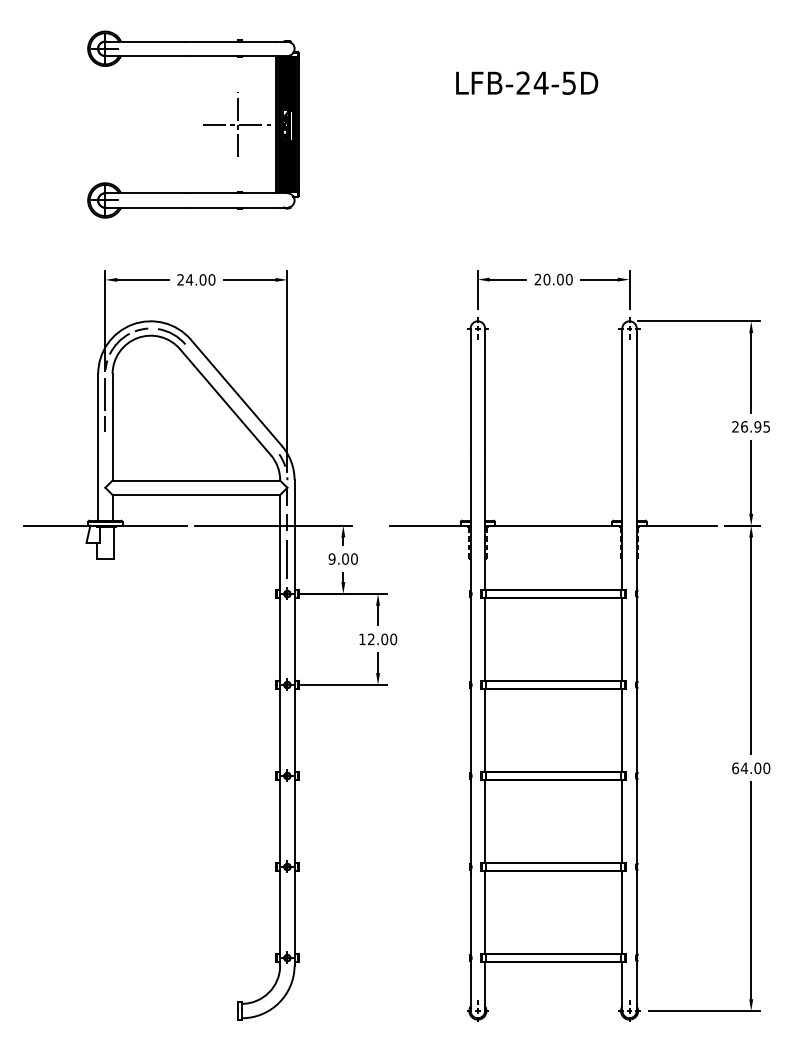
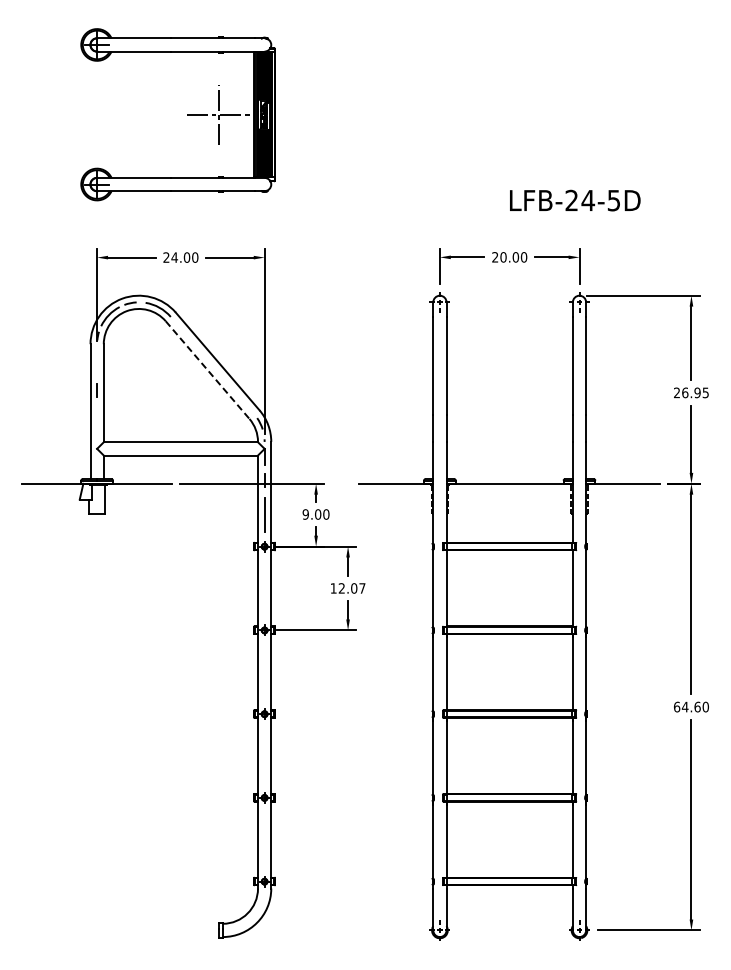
text: (527, 83) -> (575, 200), moved
line: (105, 393) -> (97, 362), removed
line: (225, 402) -> (207, 370), solid -> dashed
text: (393, 639) -> (362, 588), 12.00 -> 12.07
text: (757, 767) -> (697, 706), 64.00 -> 64.60

